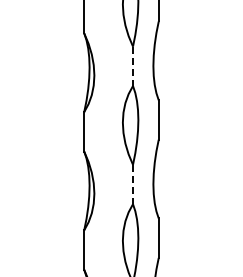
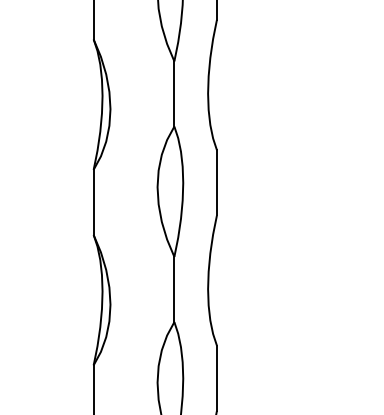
line: (133, 66) -> (175, 94), dashed -> solid
line: (133, 184) -> (175, 289), dashed -> solid

